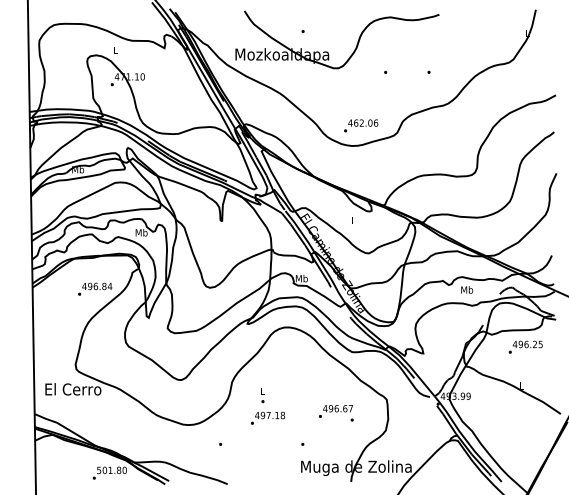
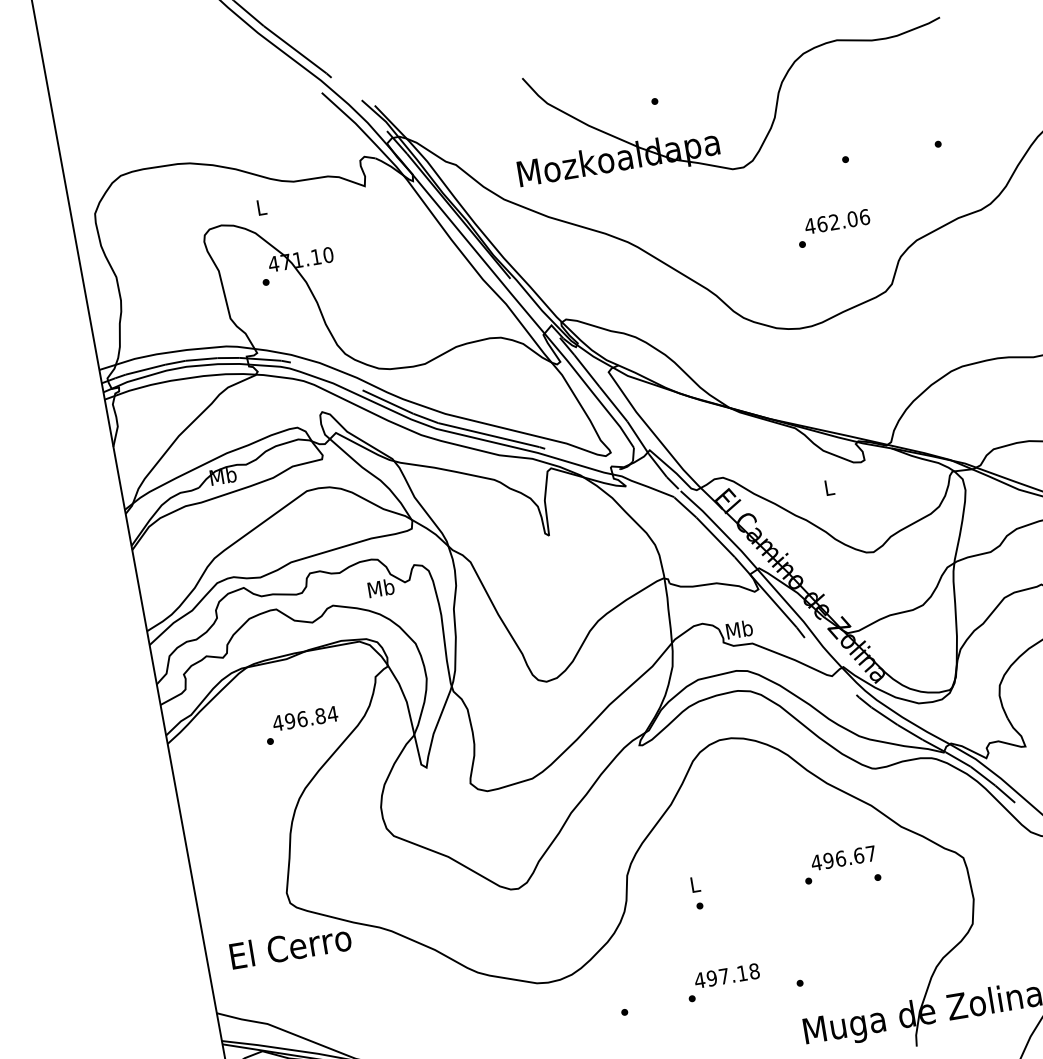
text: (361, 125) -> (834, 227), moved
text: (336, 413) -> (841, 869), moved
text: (267, 417) -> (722, 981), moved

